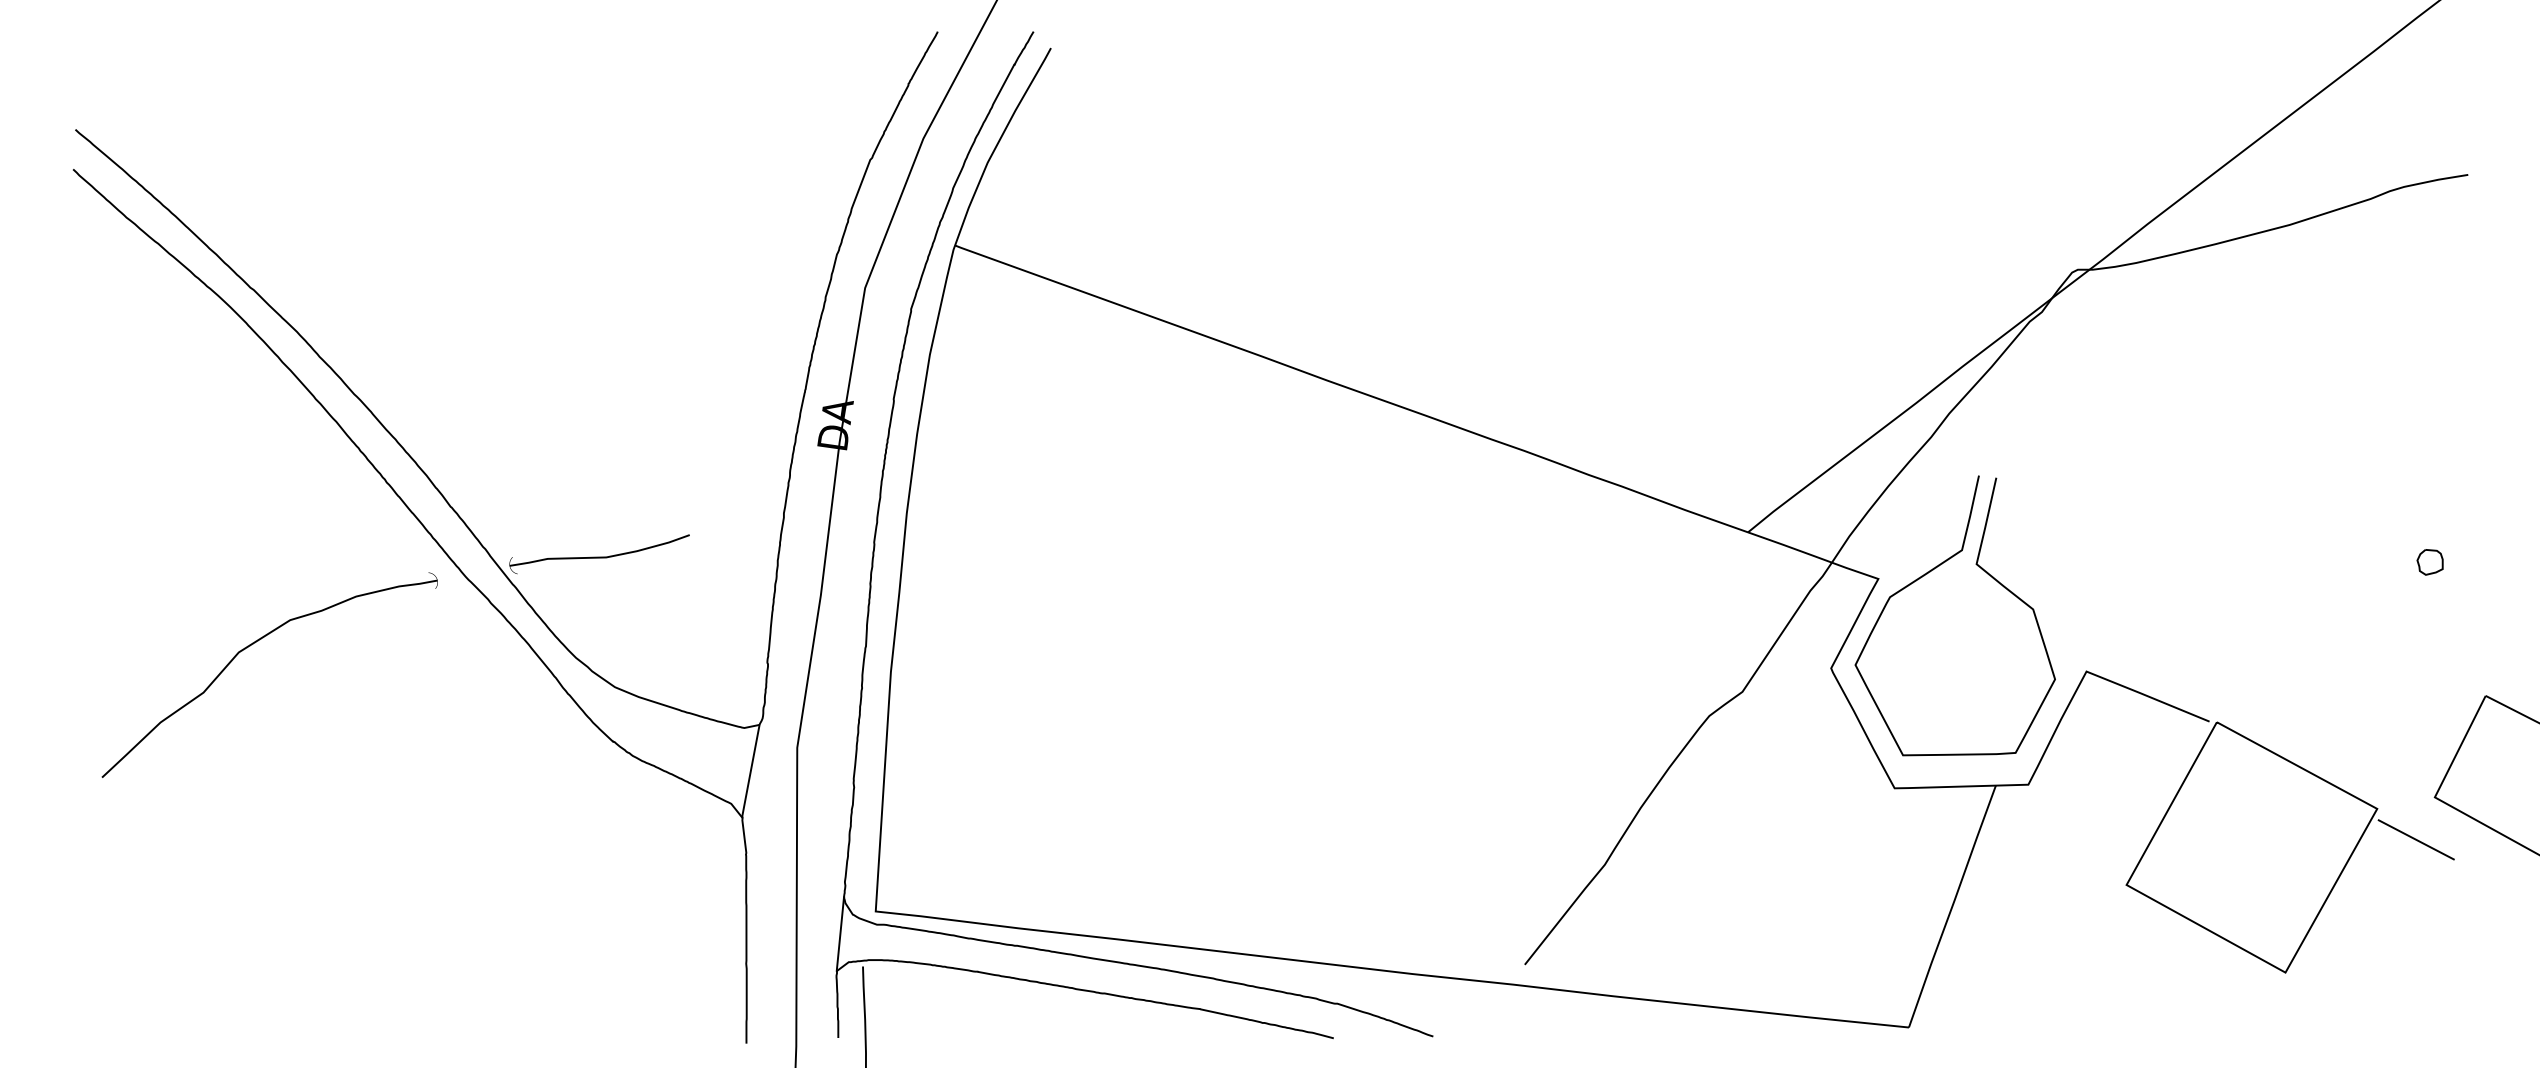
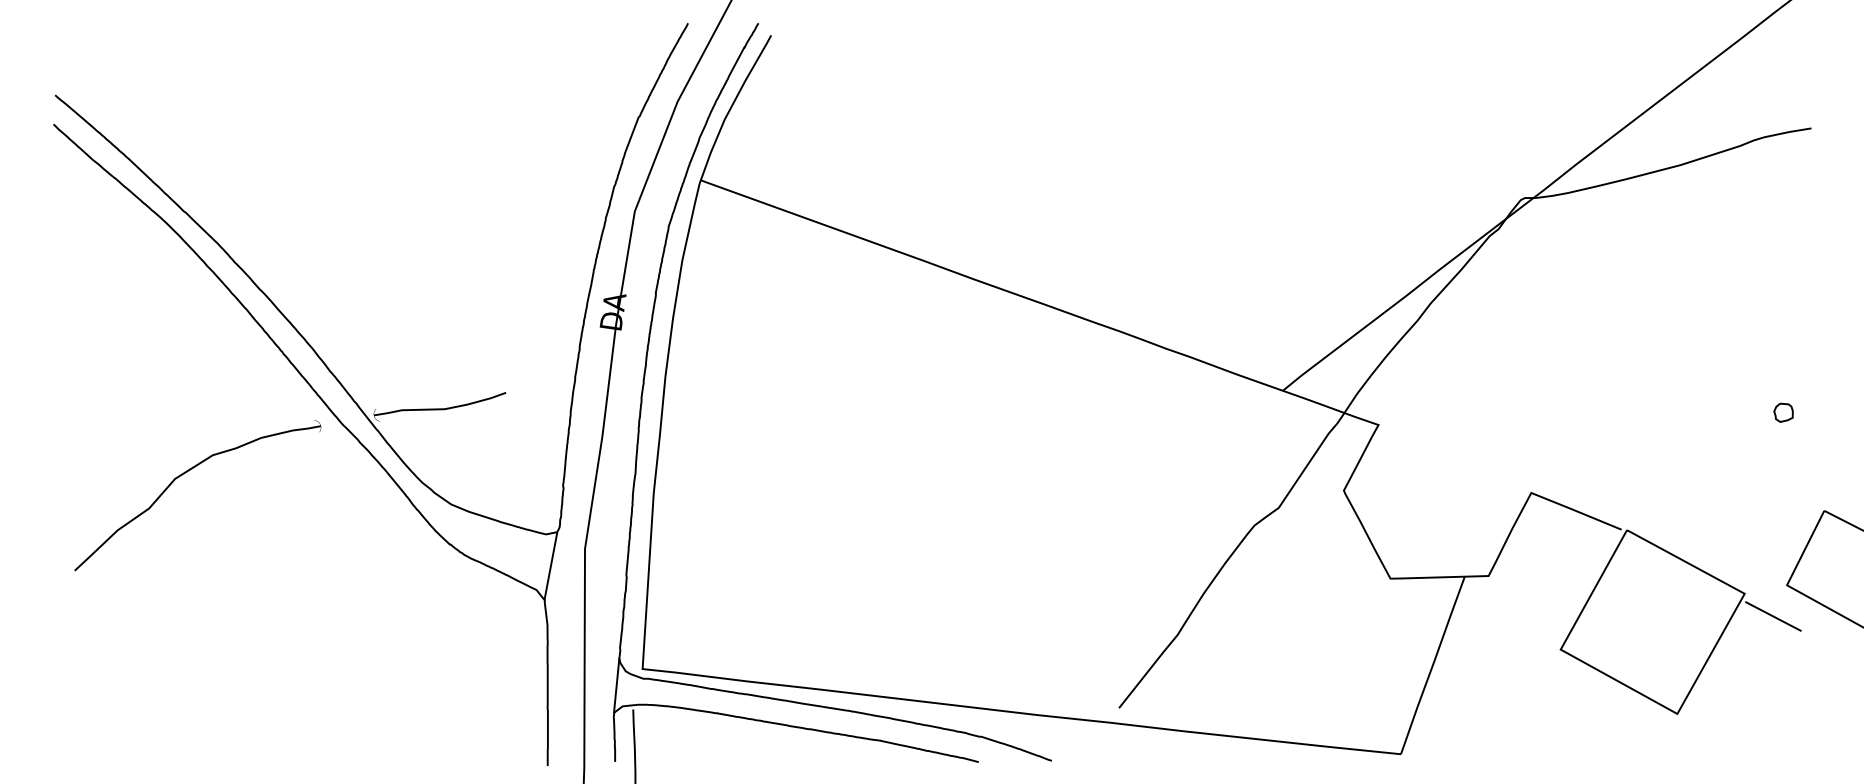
curve: (1927, 574) -> (1414, 421), removed

